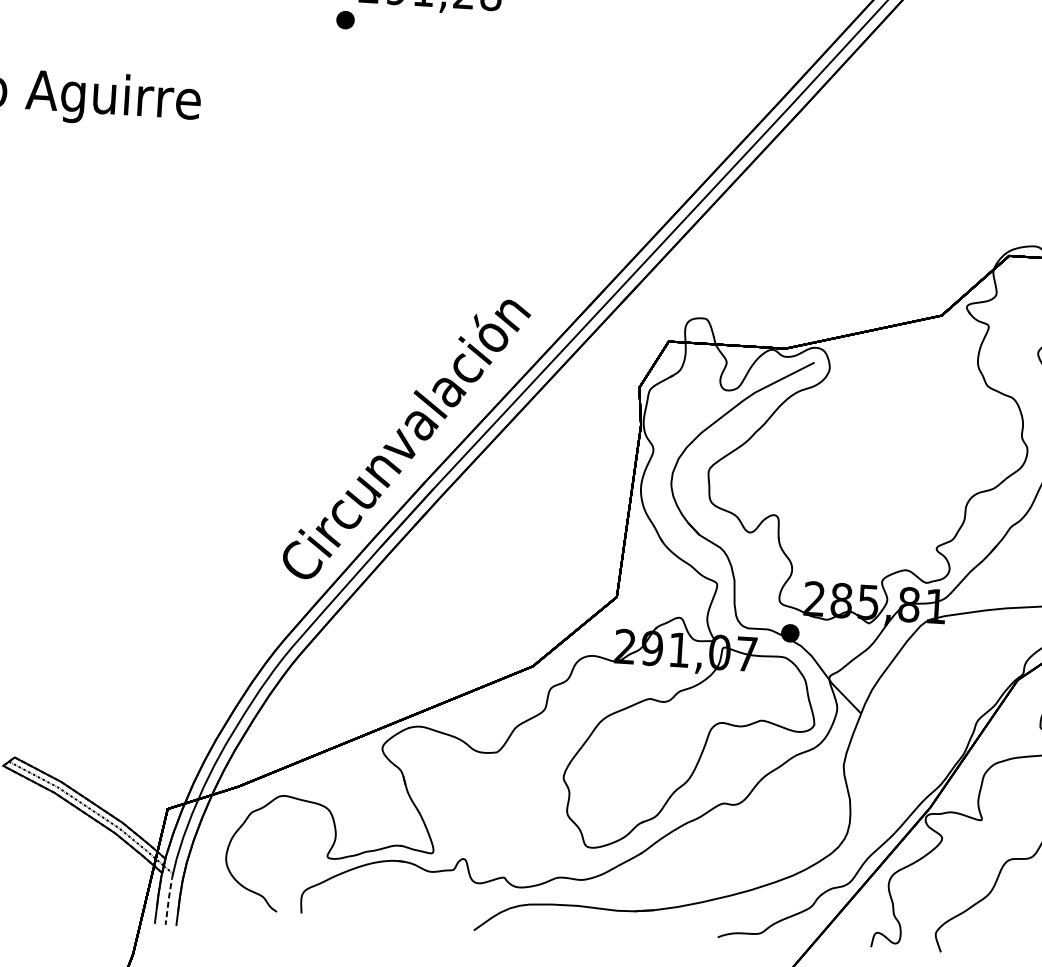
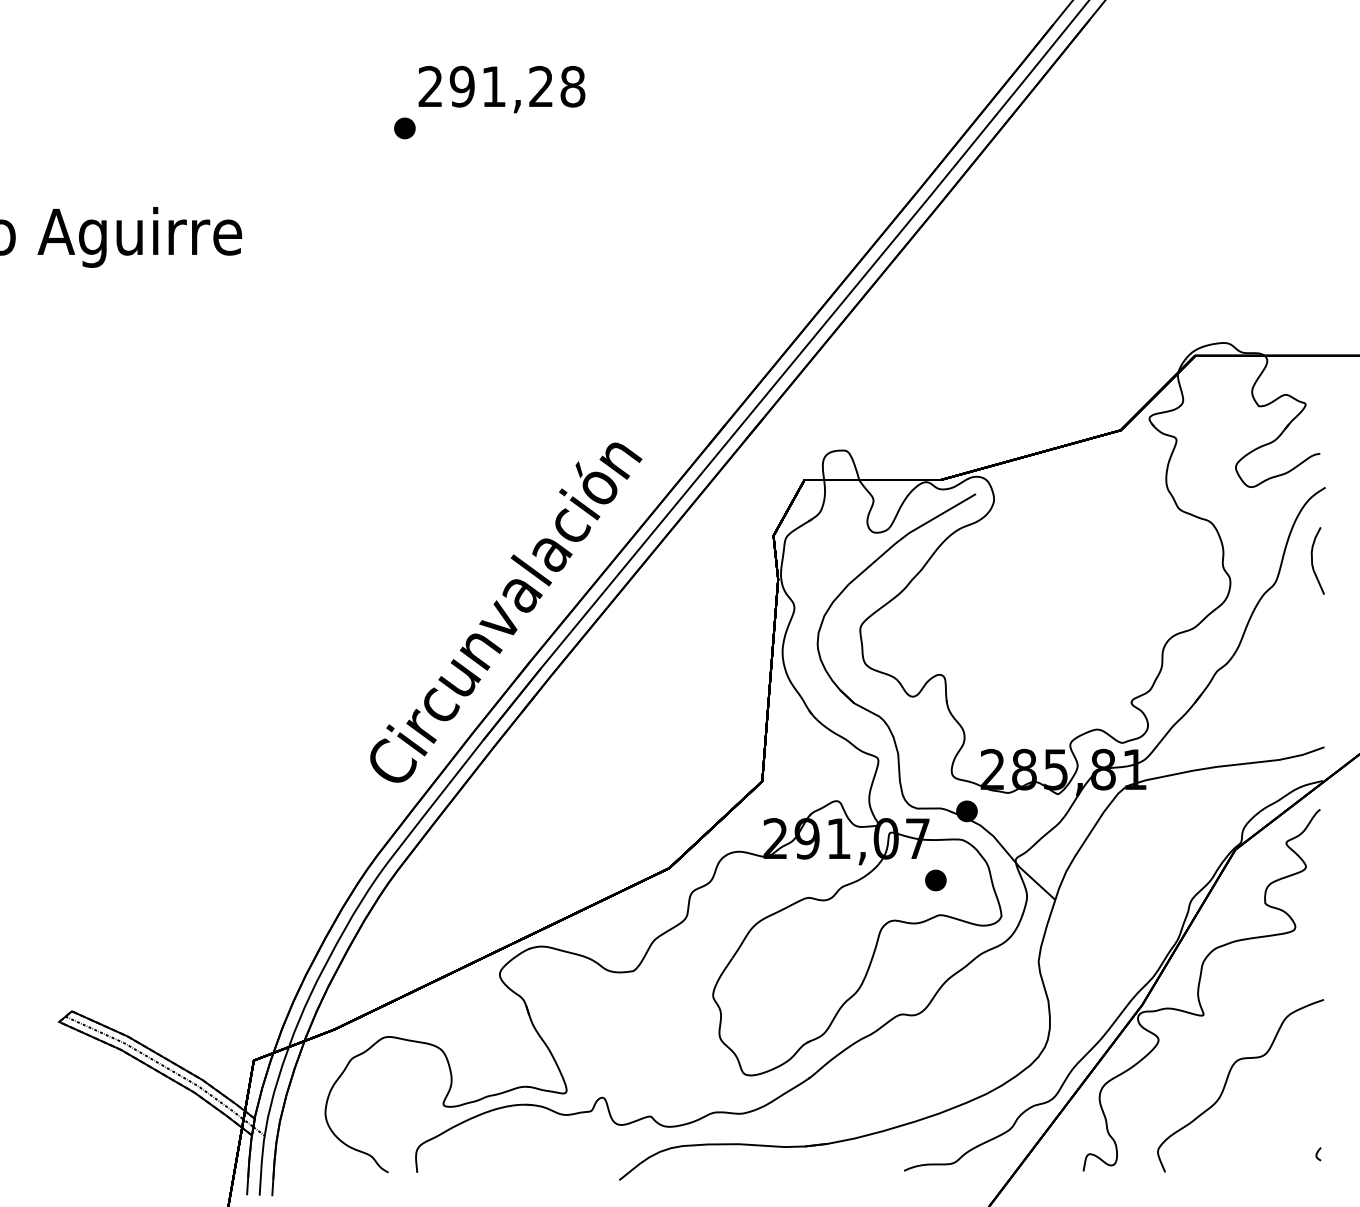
part: (759, 690) -> (935, 880), added
line: (168, 898) -> (261, 1164), dashed -> solid

